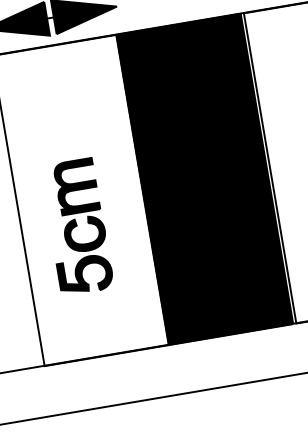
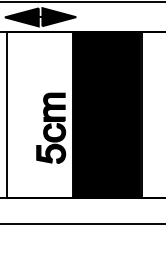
part: (77, 225) -> (51, 127), moved

